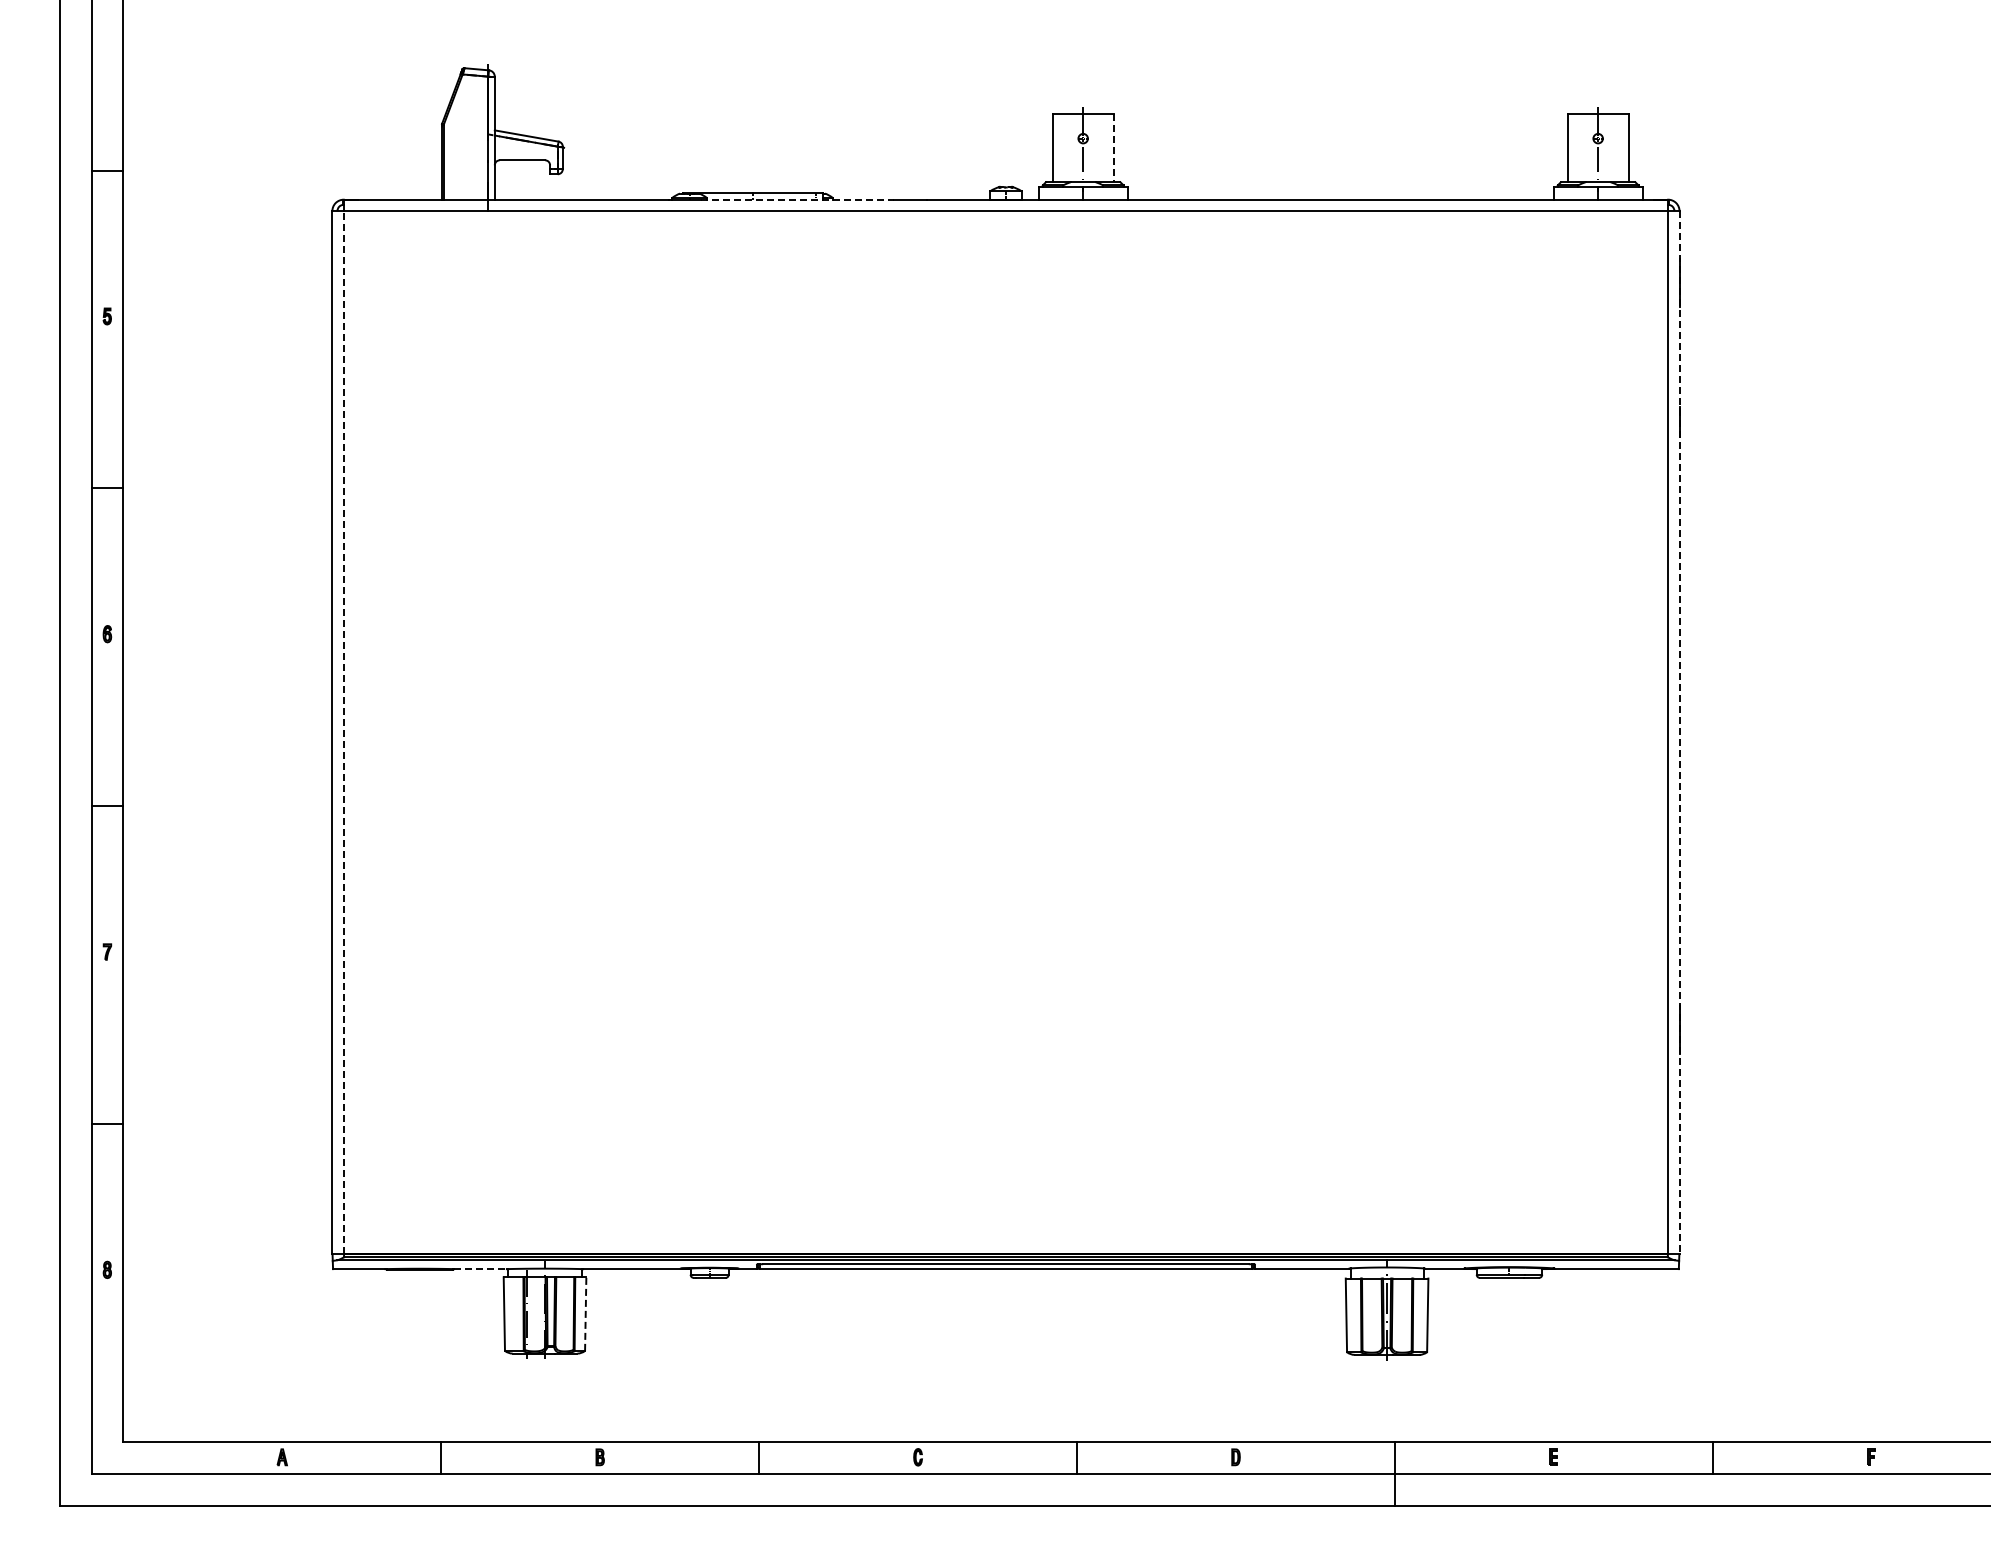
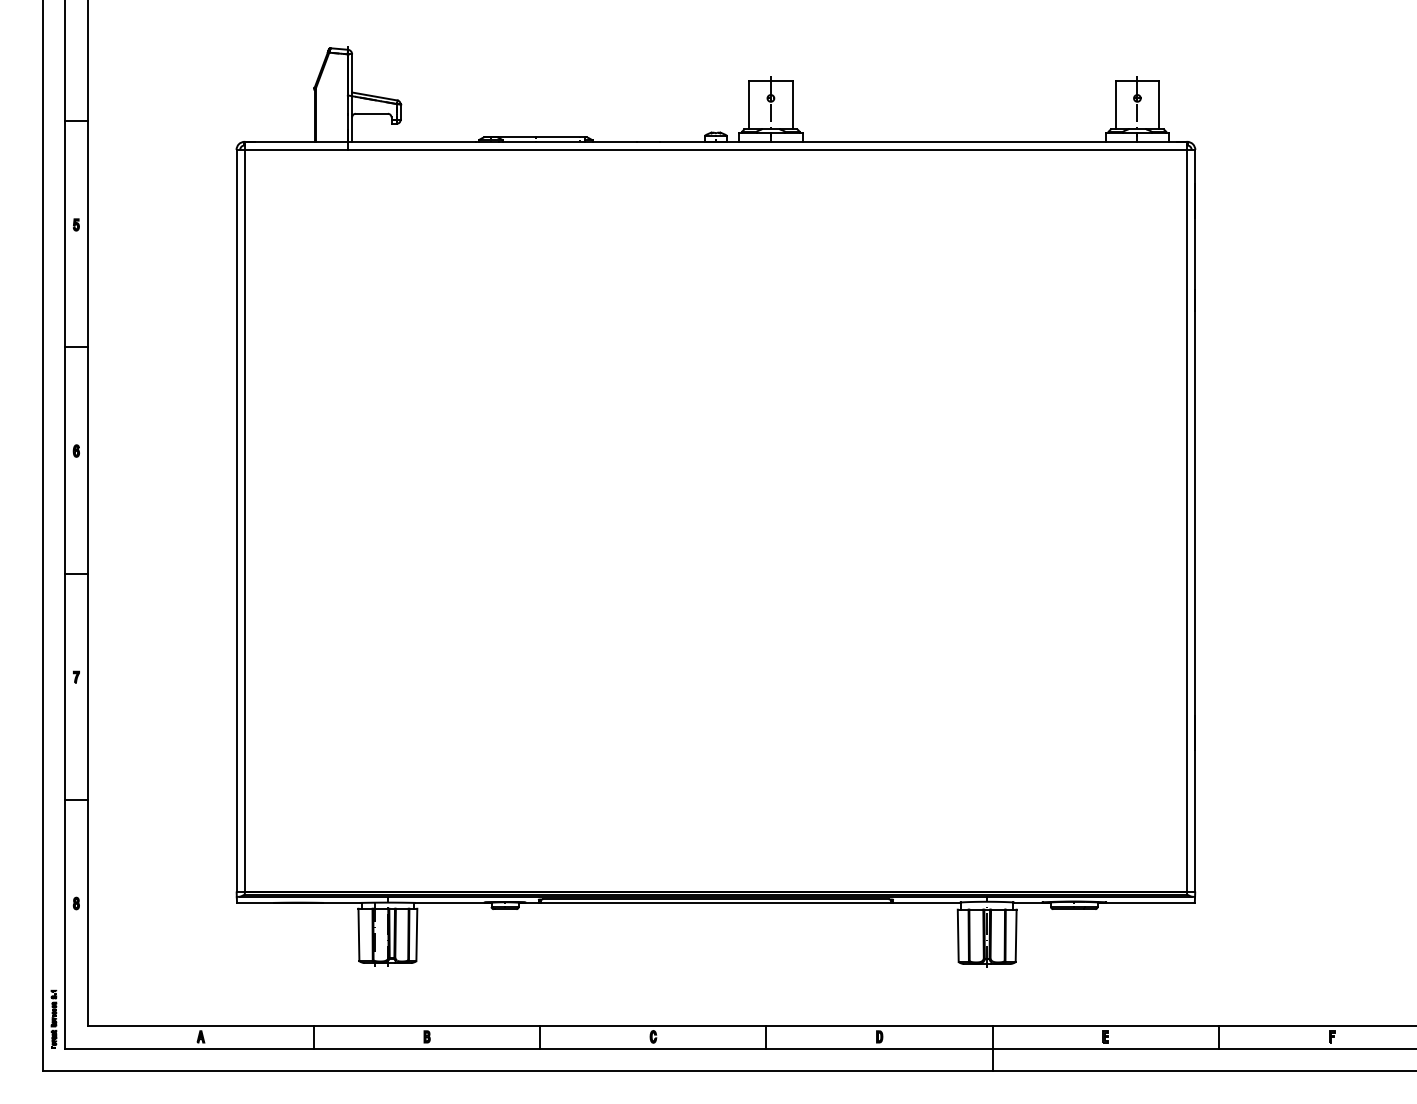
line: (1113, 148) -> (792, 105), dashed -> solid
line: (797, 199) -> (567, 141), dashed -> solid
line: (343, 732) -> (244, 521), dashed -> solid
line: (1679, 732) -> (1195, 521), dashed -> solid
line: (480, 1269) -> (341, 903), dashed -> solid
line: (585, 1314) -> (416, 935), dashed -> solid
part: (75, 1432) -> (53, 1019), added

